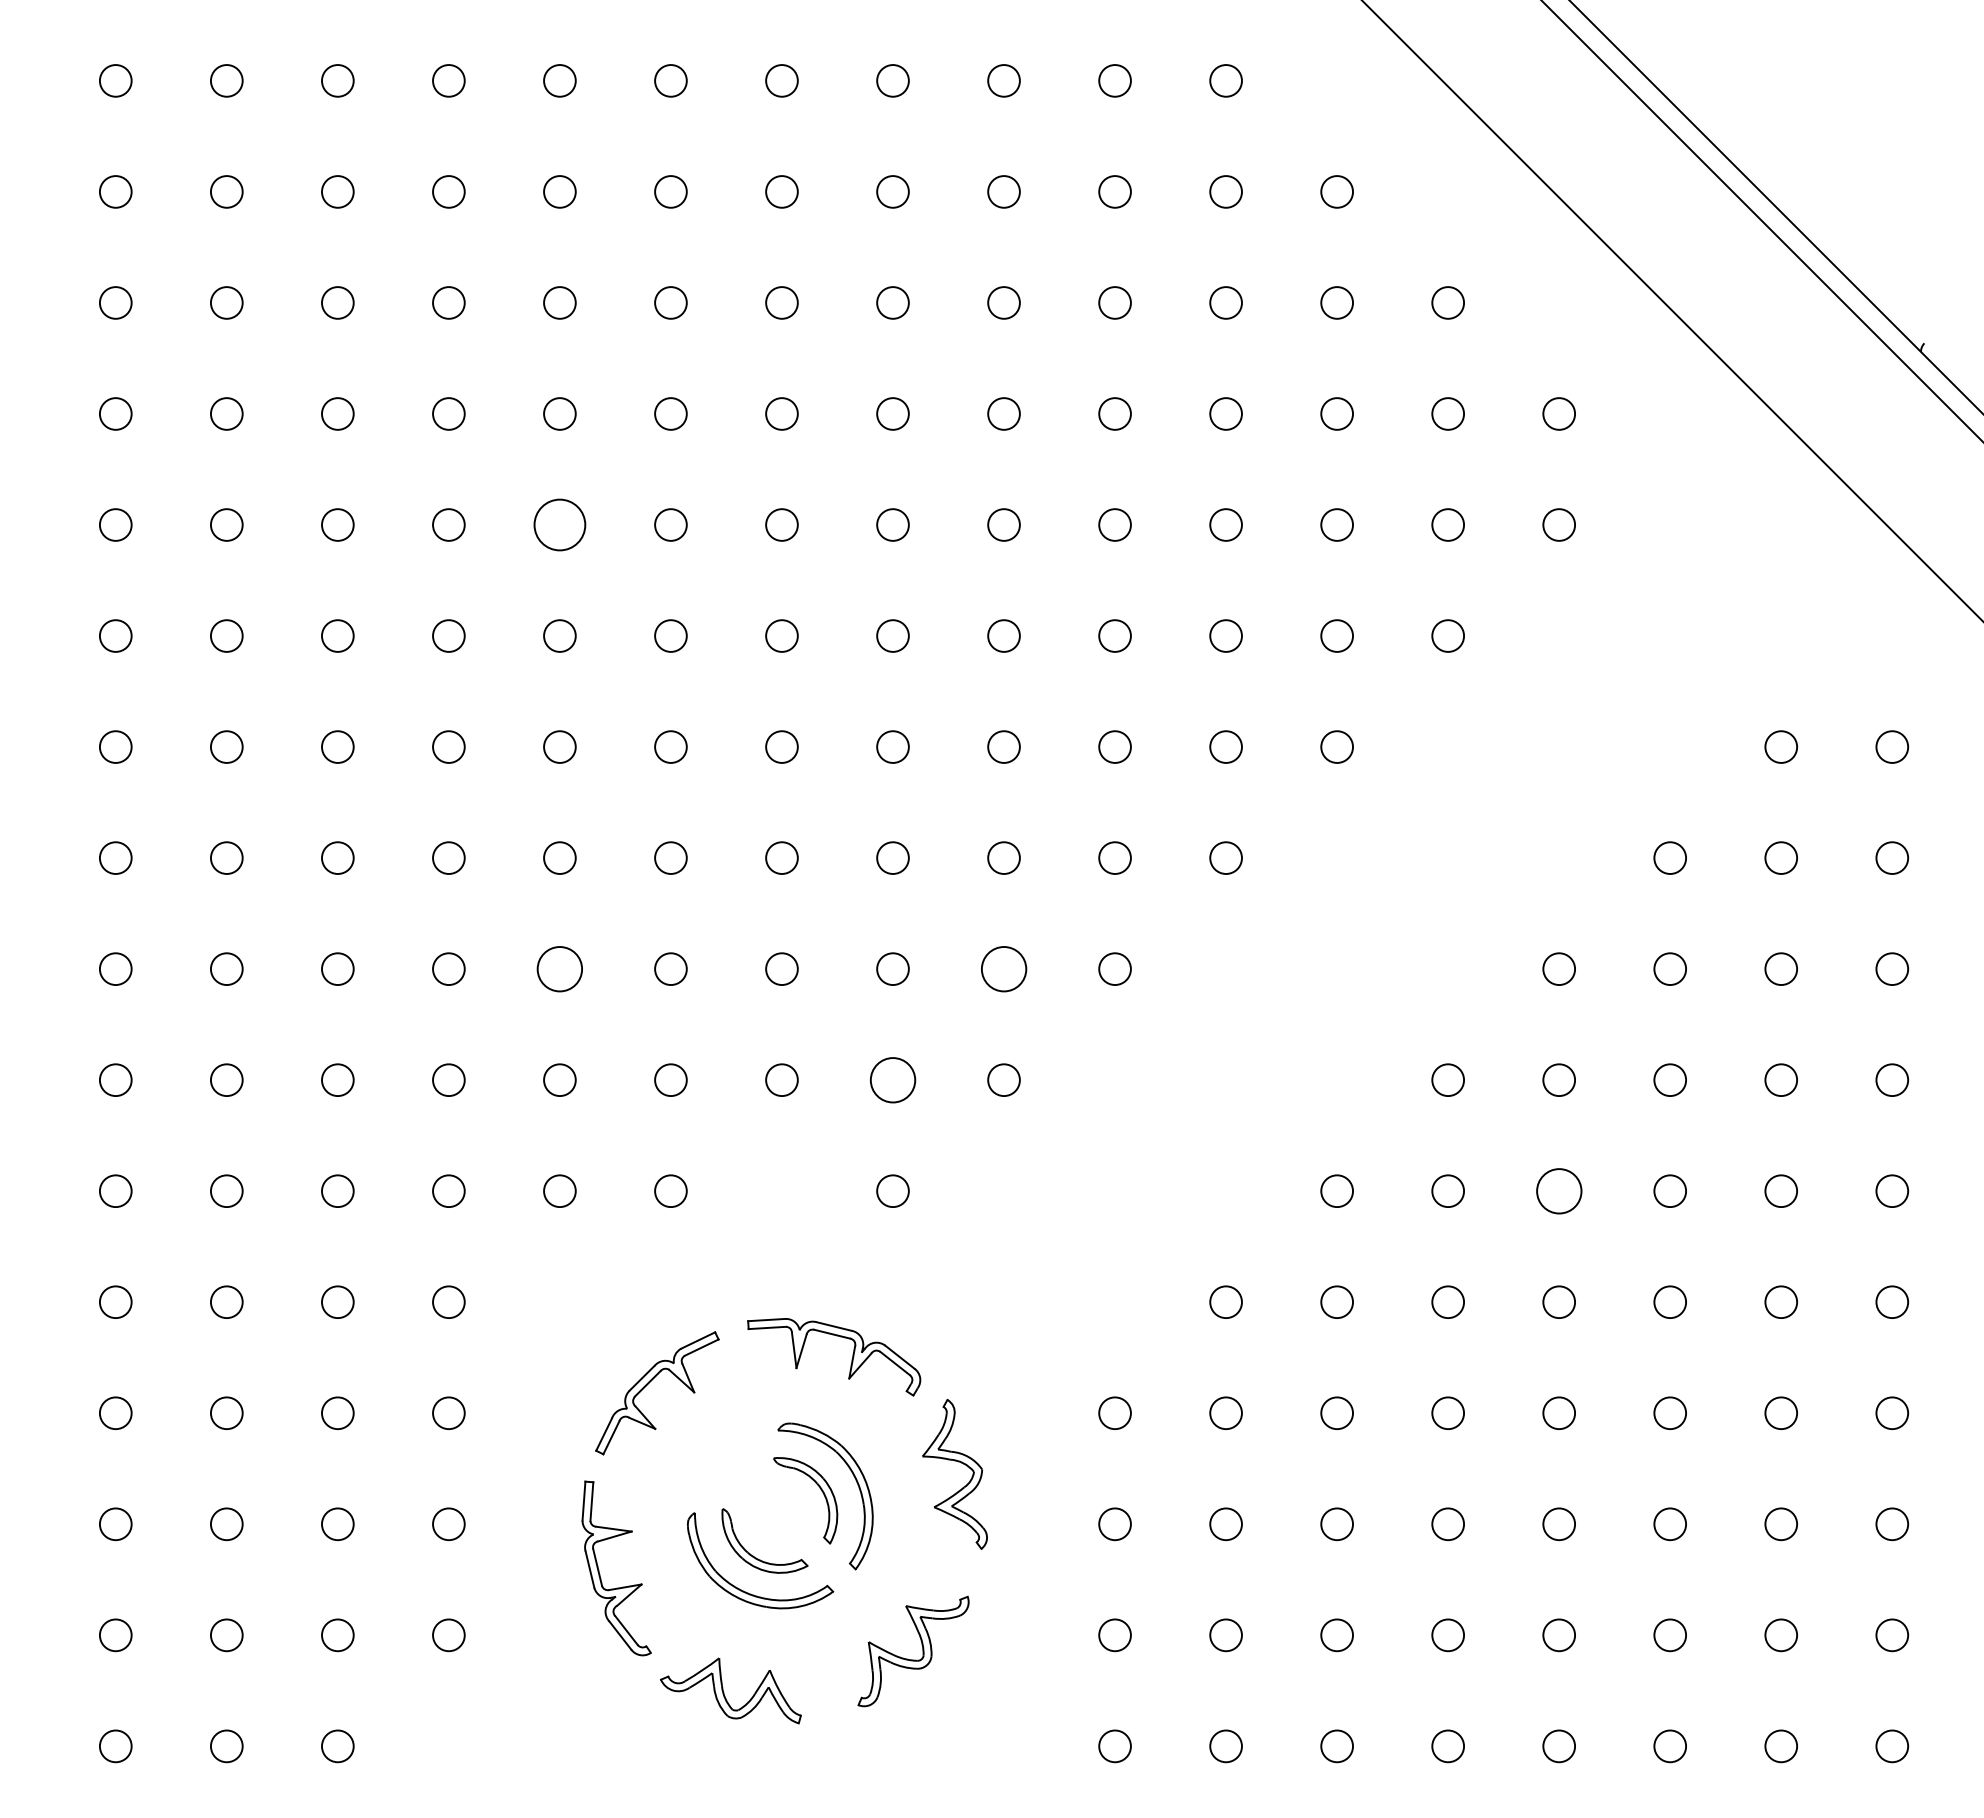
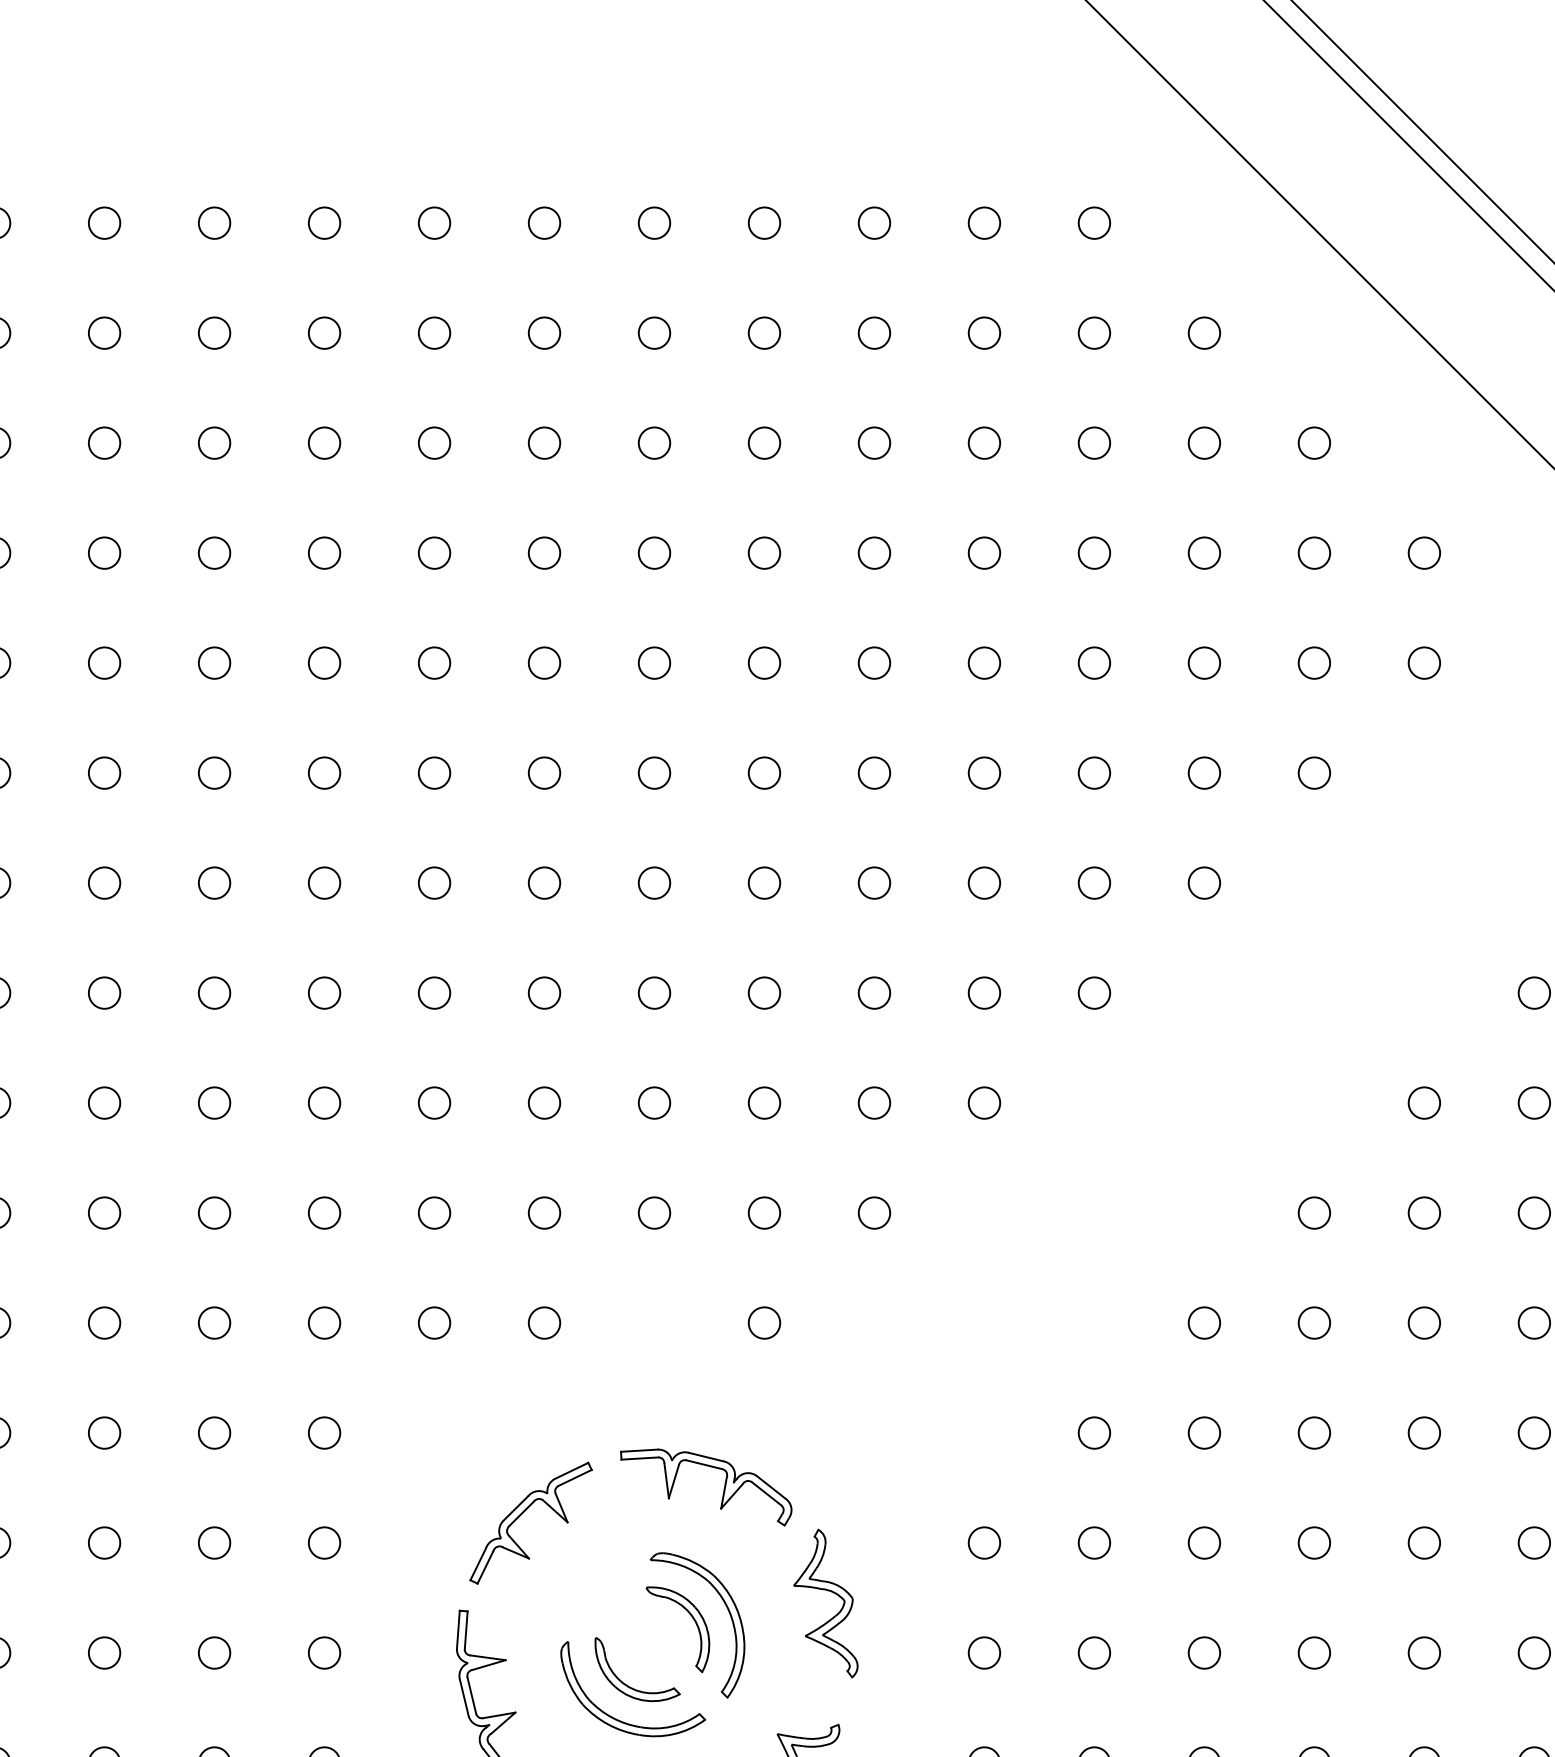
circle: (559, 524) -> (434, 662), size x0.62
circle: (559, 968) -> (434, 1102), size x0.71
circle: (1003, 968) -> (873, 1102), size x0.71
circle: (892, 1079) -> (763, 1212), size x0.71
circle: (1558, 1190) -> (1423, 1322), size x0.71

